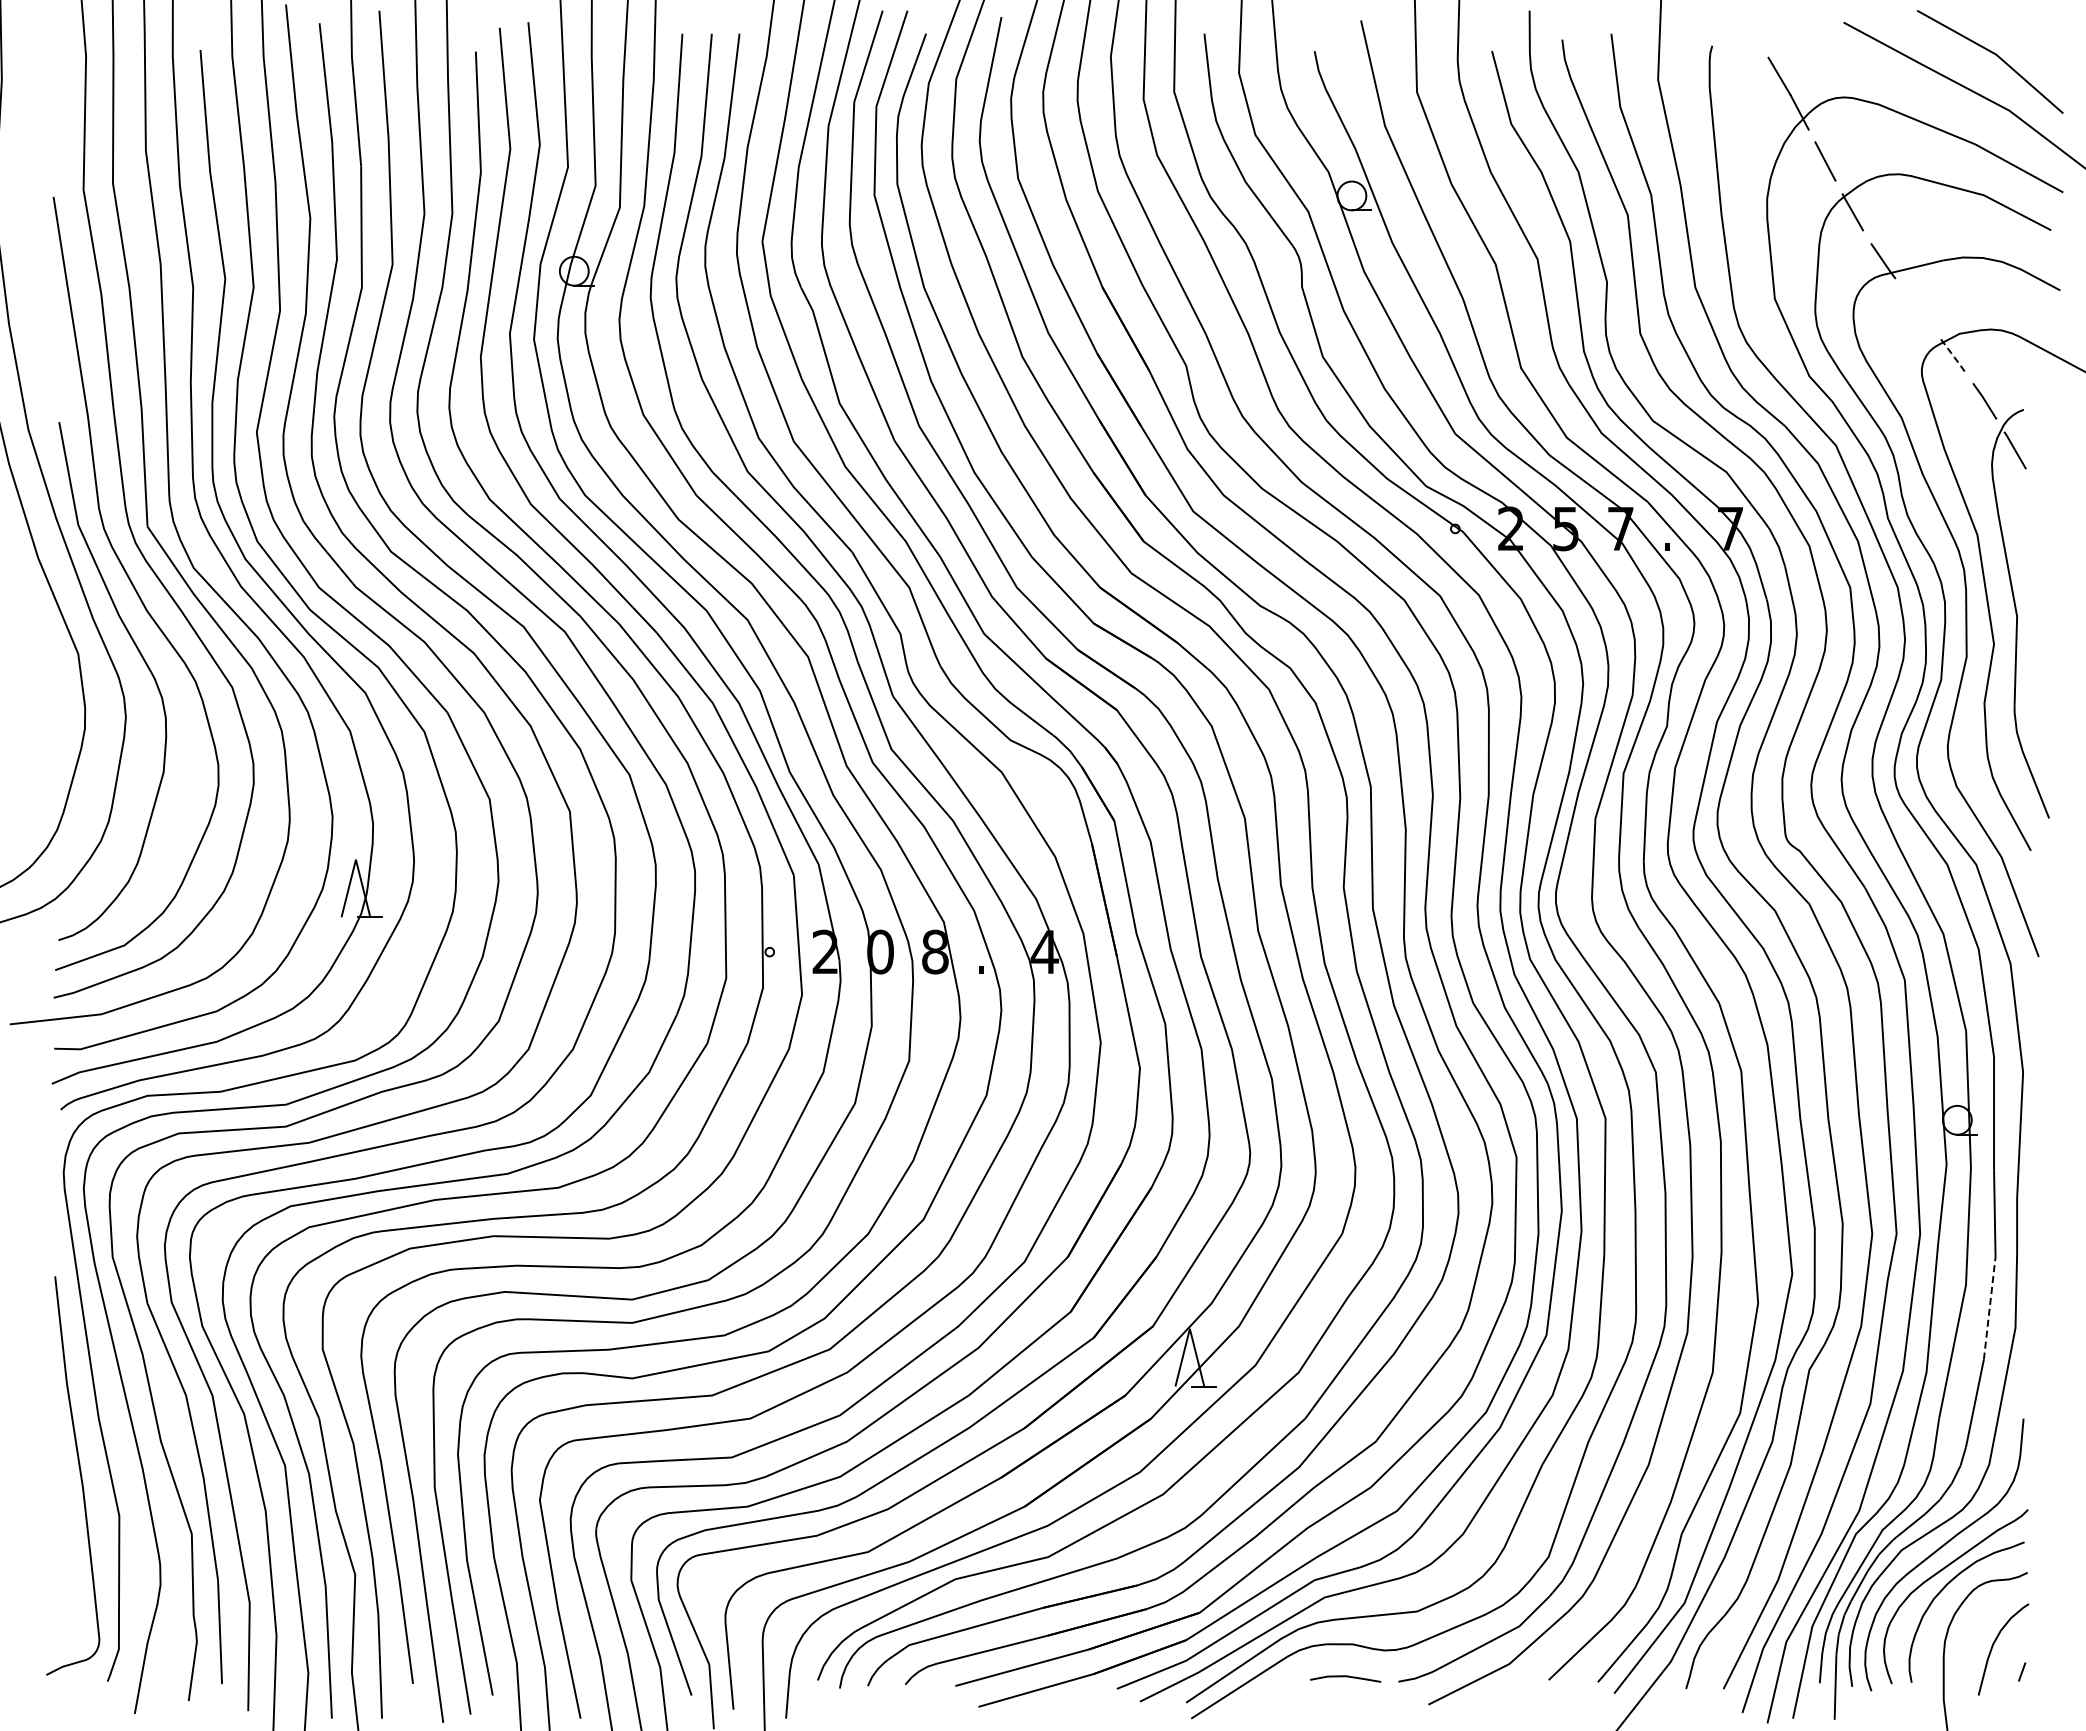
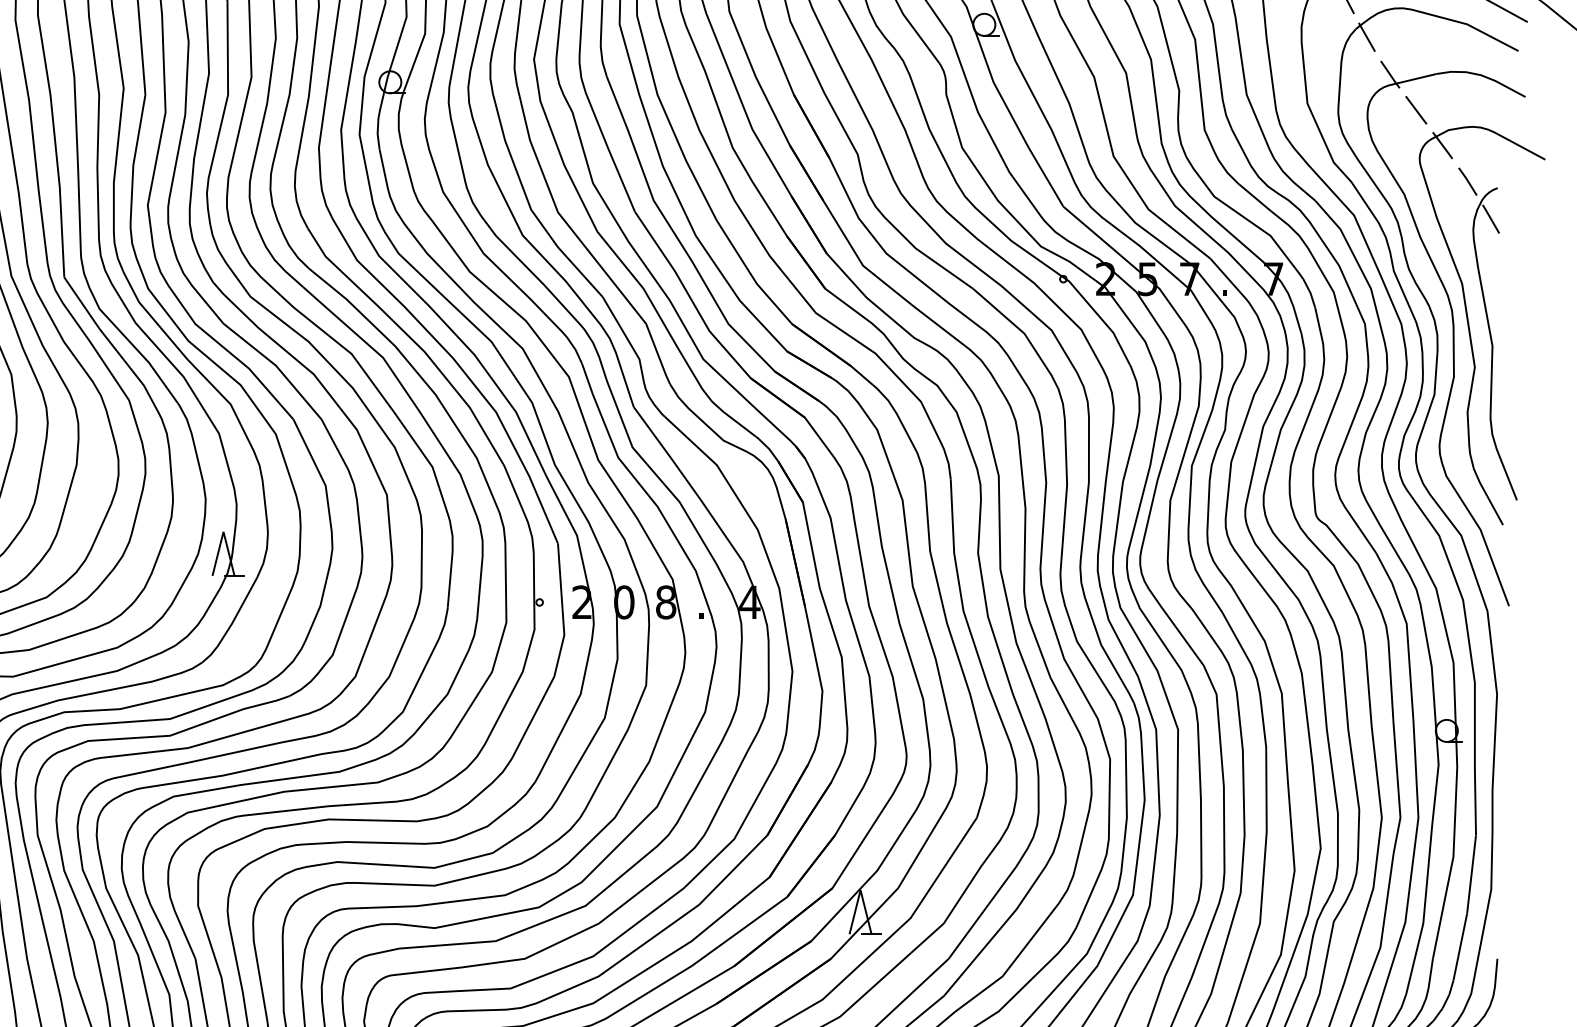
line: (1917, 307) -> (1416, 110), added
line: (1951, 354) -> (1442, 145), dashed -> solid
line: (1989, 1308) -> (1471, 874), dashed -> solid

